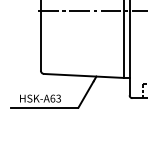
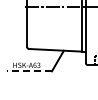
line: (44, 107) -> (29, 71), solid -> dashed

